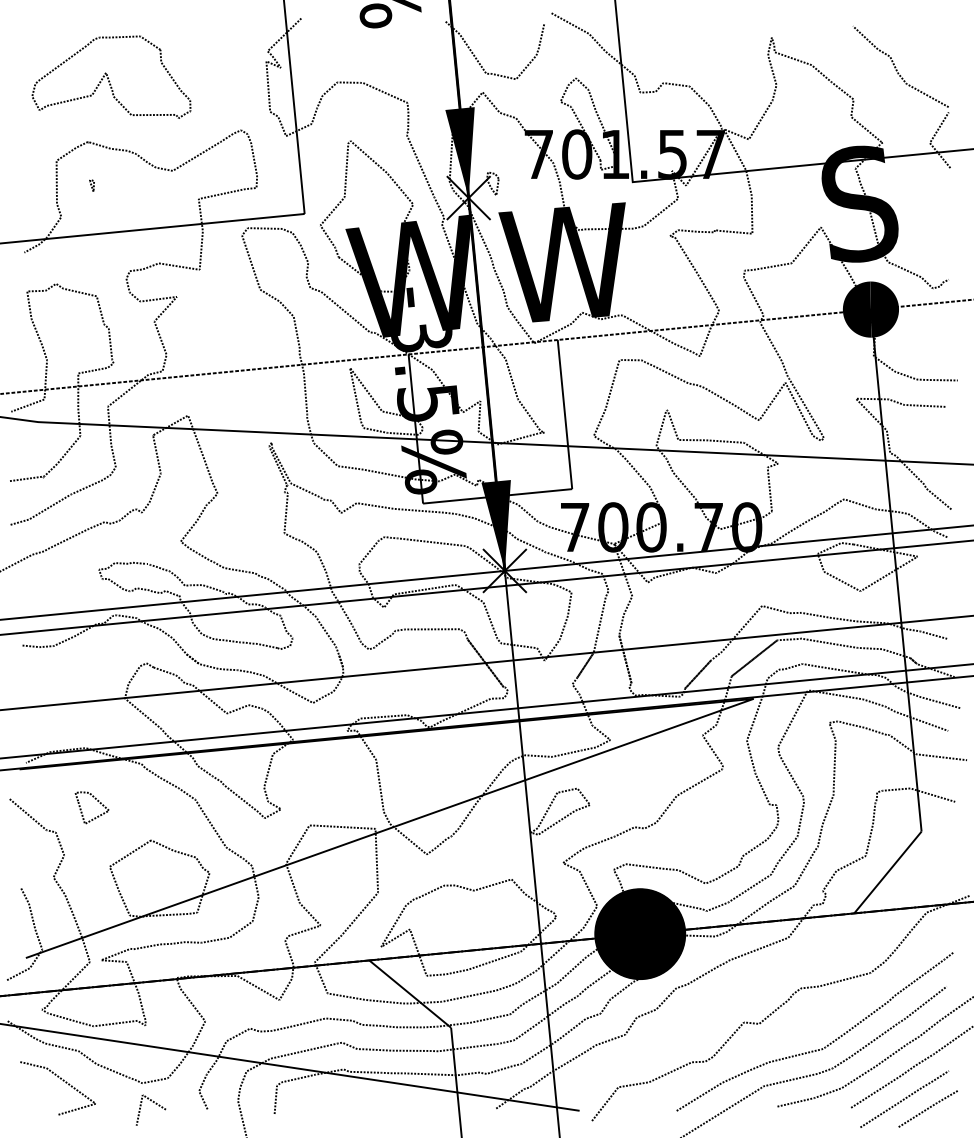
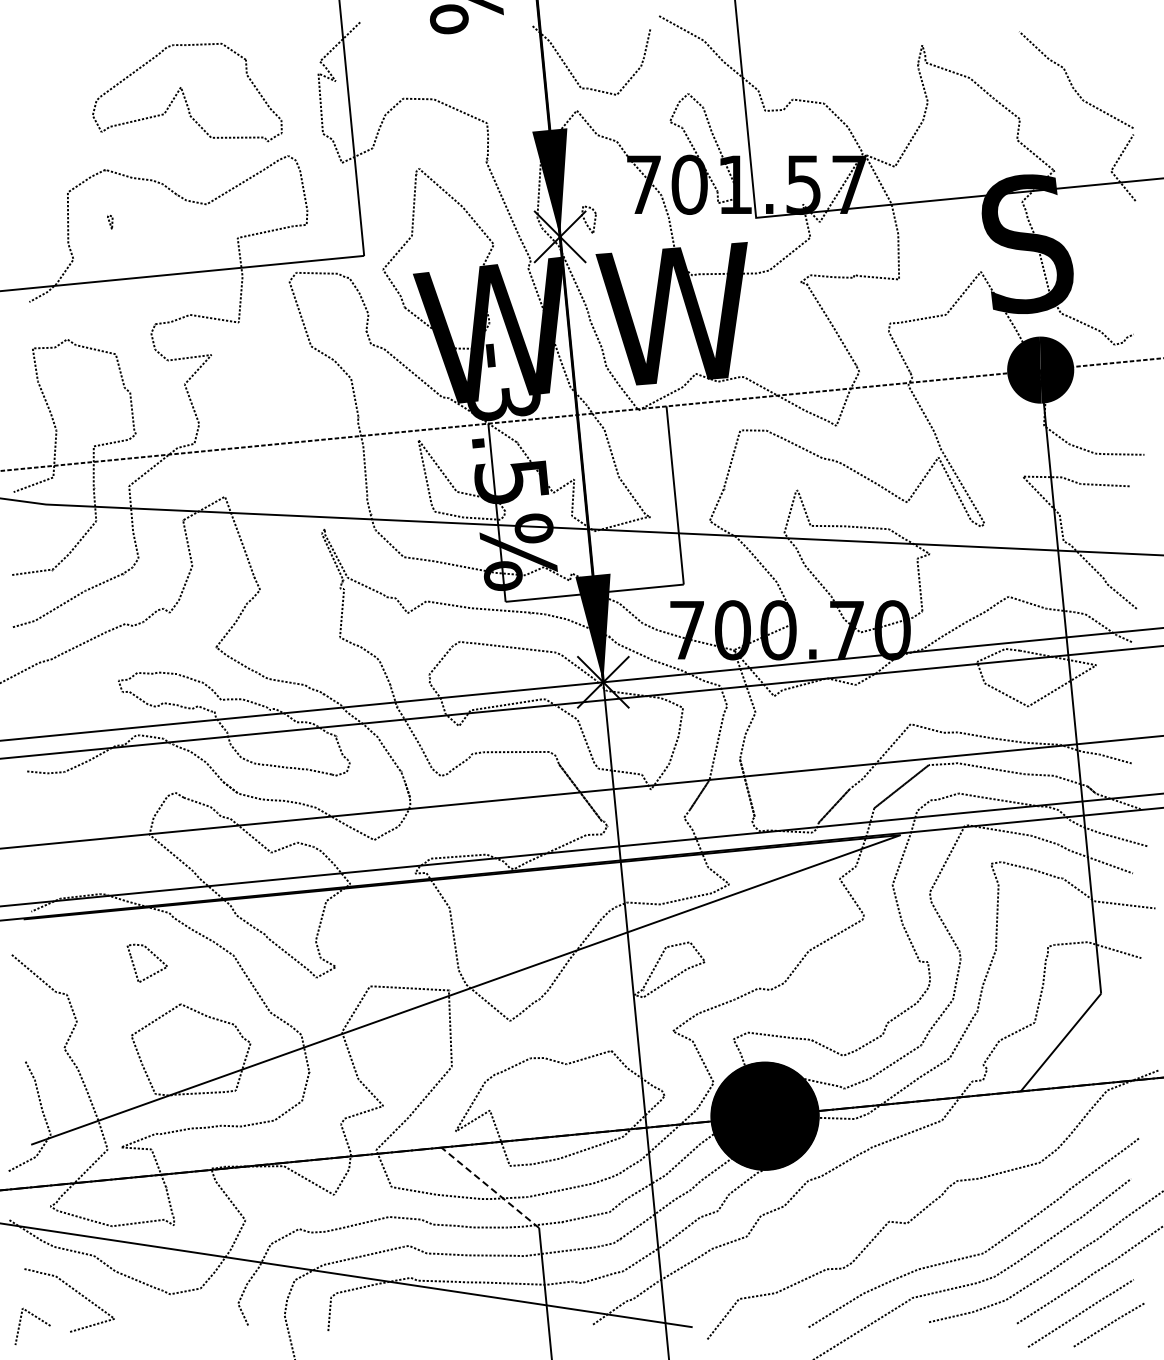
part: (111, 77) -> (187, 92), moved
part: (97, 801) -> (153, 955), moved
line: (409, 993) -> (489, 1187), solid -> dashed
line: (155, 1104) -> (38, 1319), moved

